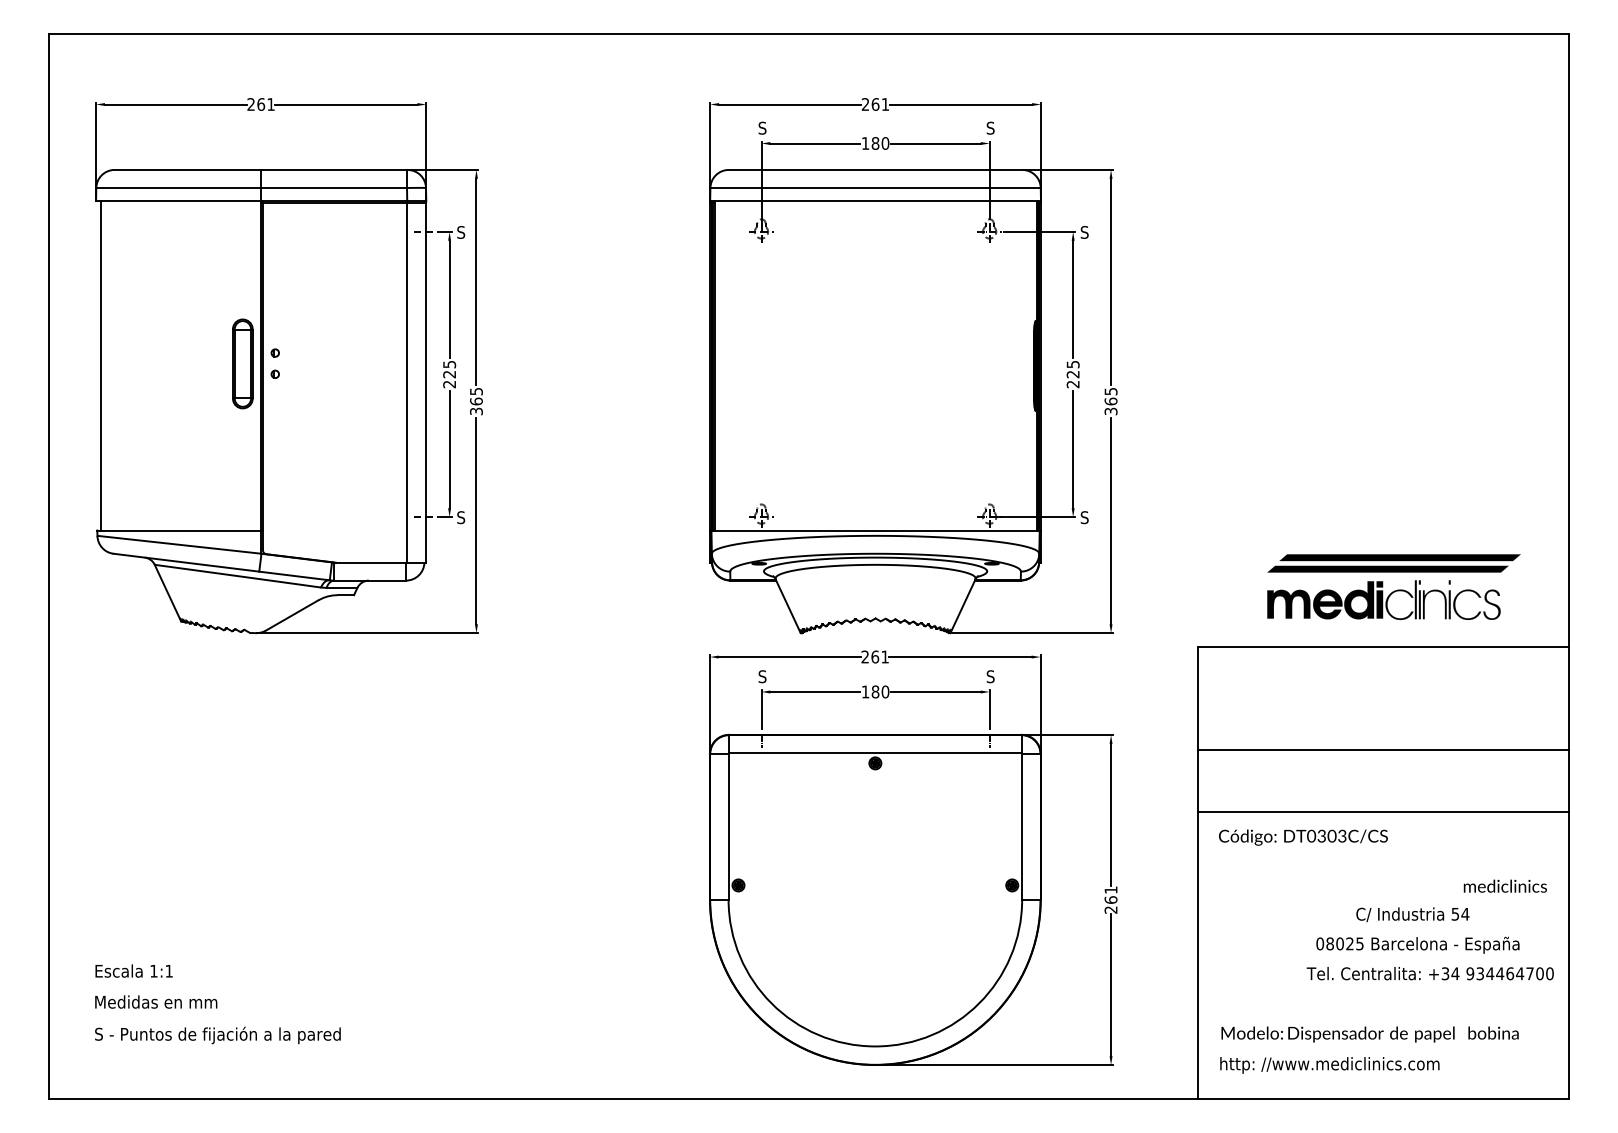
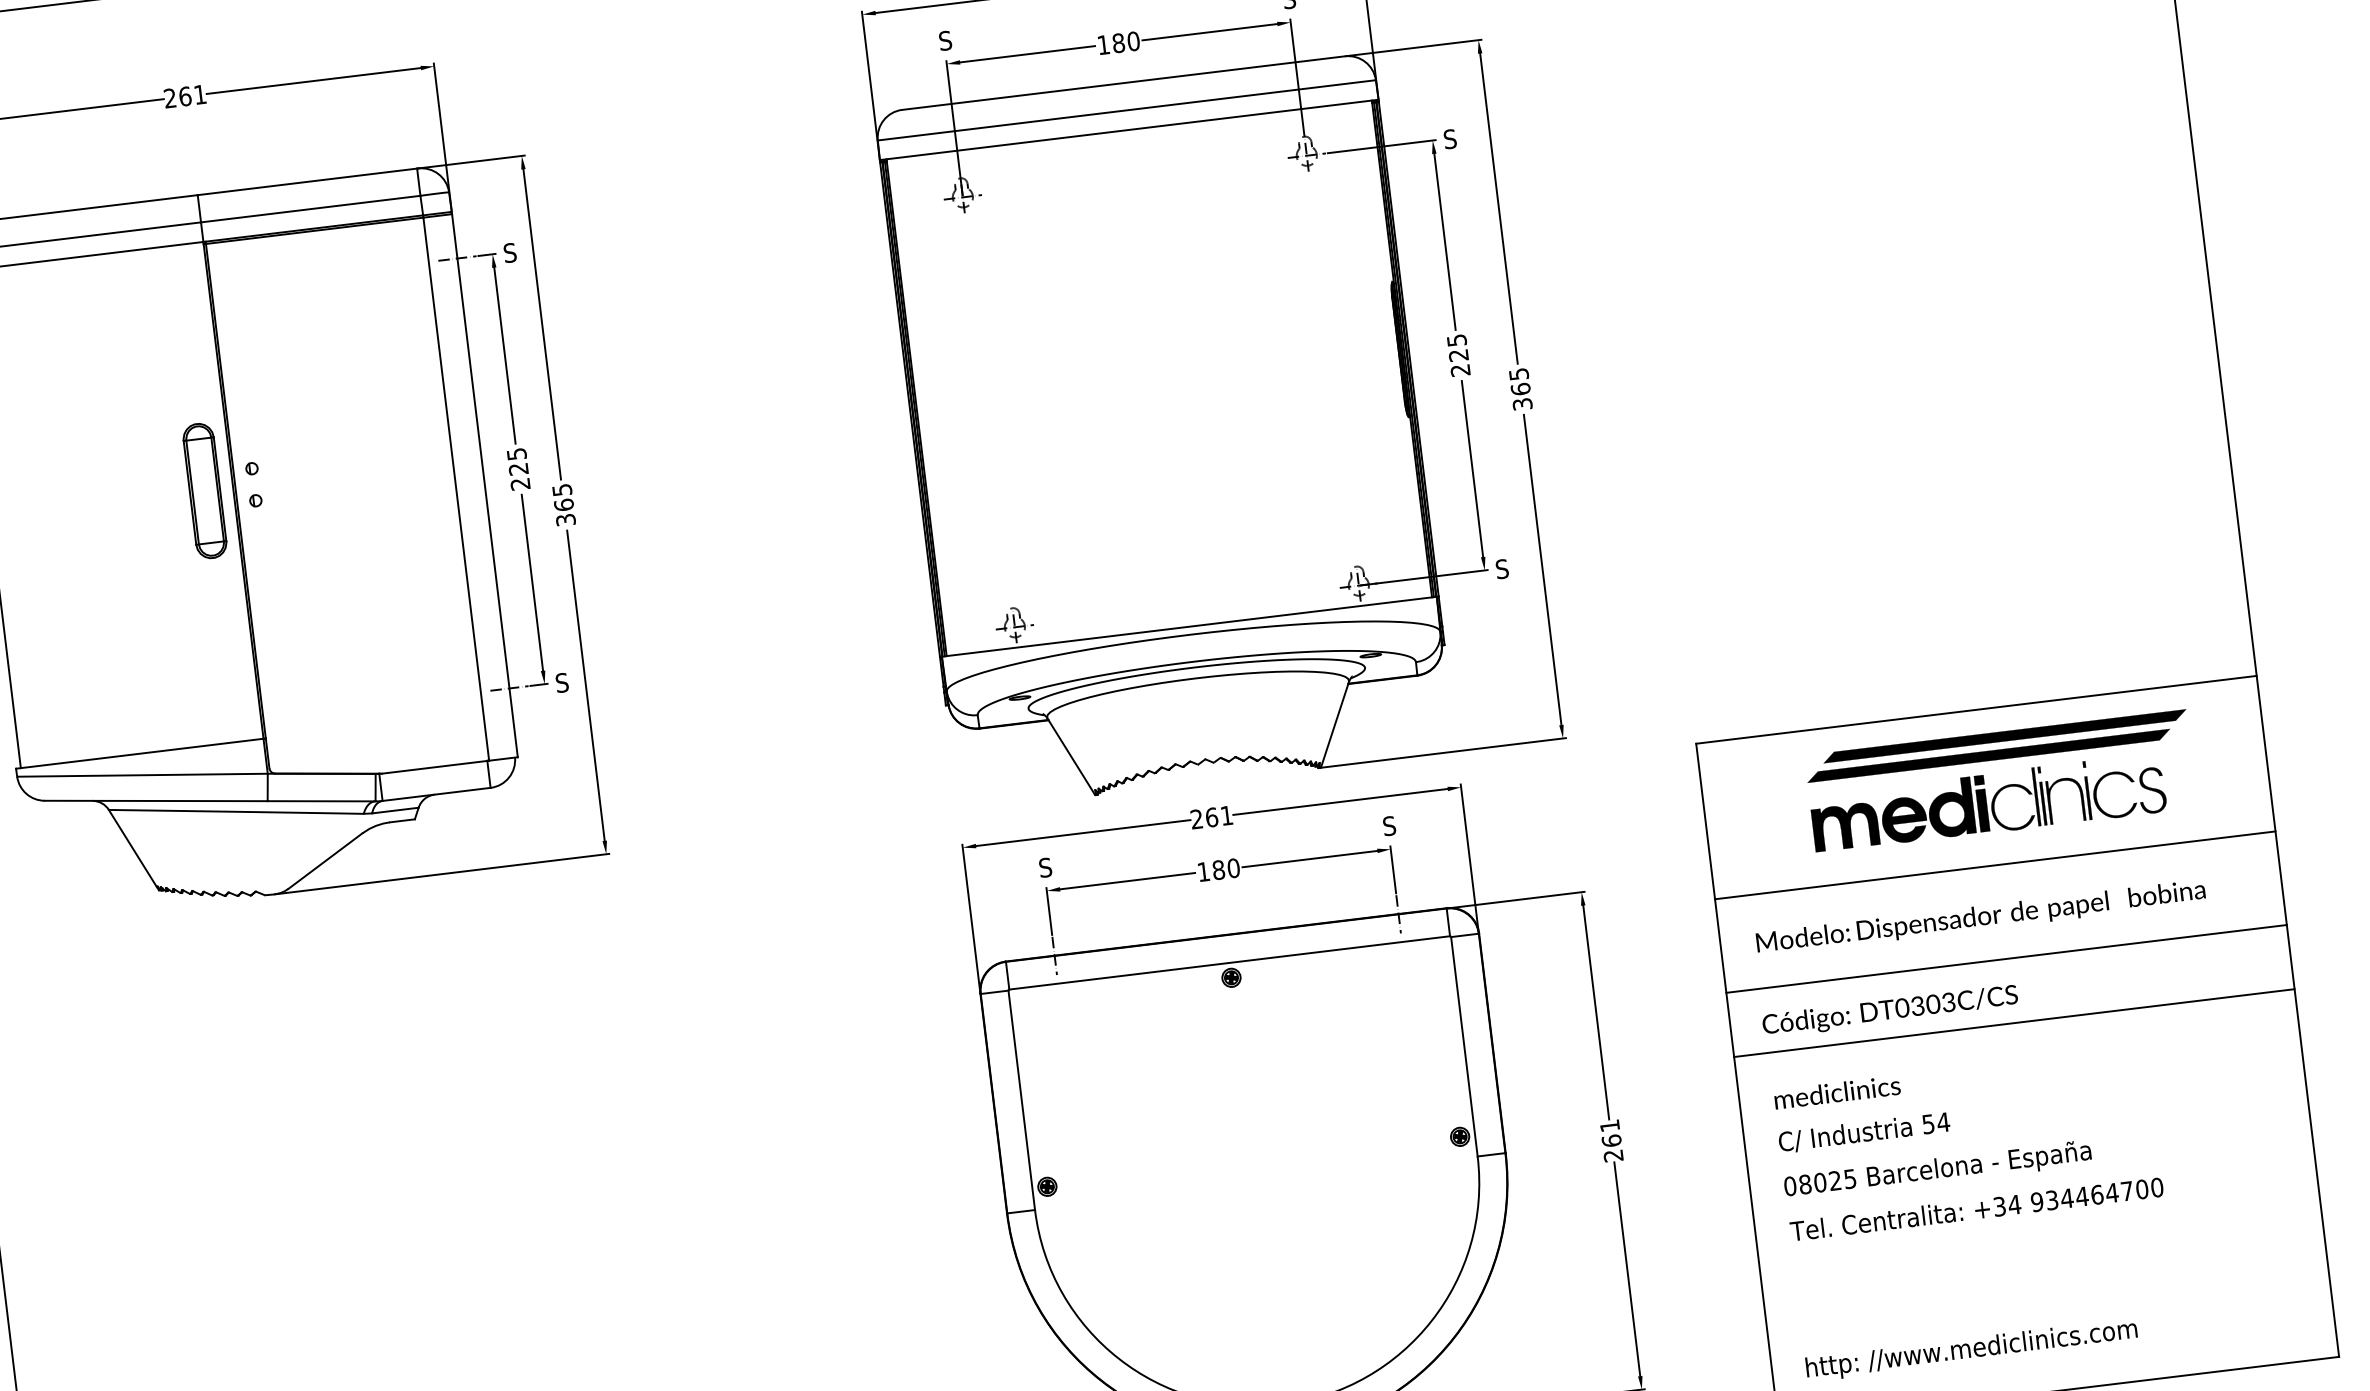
part: (1393, 587) -> (2000, 782), moved
line: (1383, 854) -> (2014, 1022), added
text: (1504, 885) -> (1835, 1091), moved
text: (1412, 914) -> (1863, 1132), moved
text: (1417, 944) -> (1937, 1169), moved
text: (1429, 973) -> (1975, 1209), moved
text: (1369, 1034) -> (1980, 917), moved

